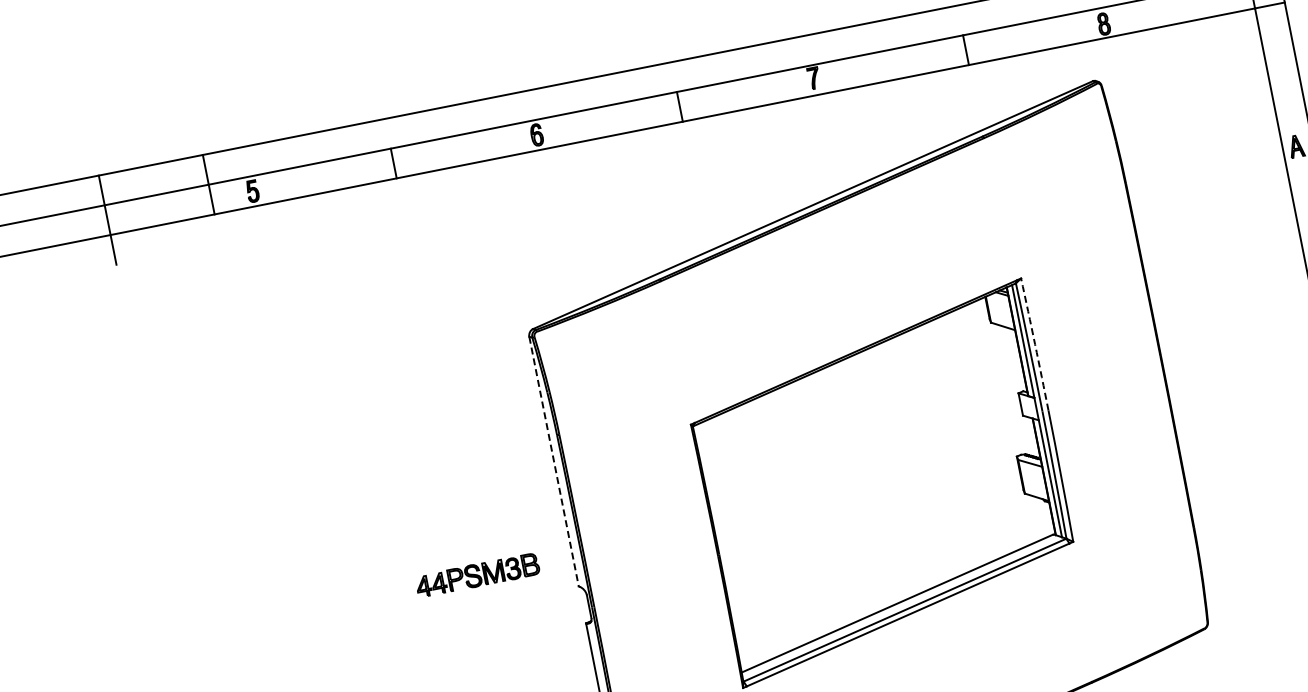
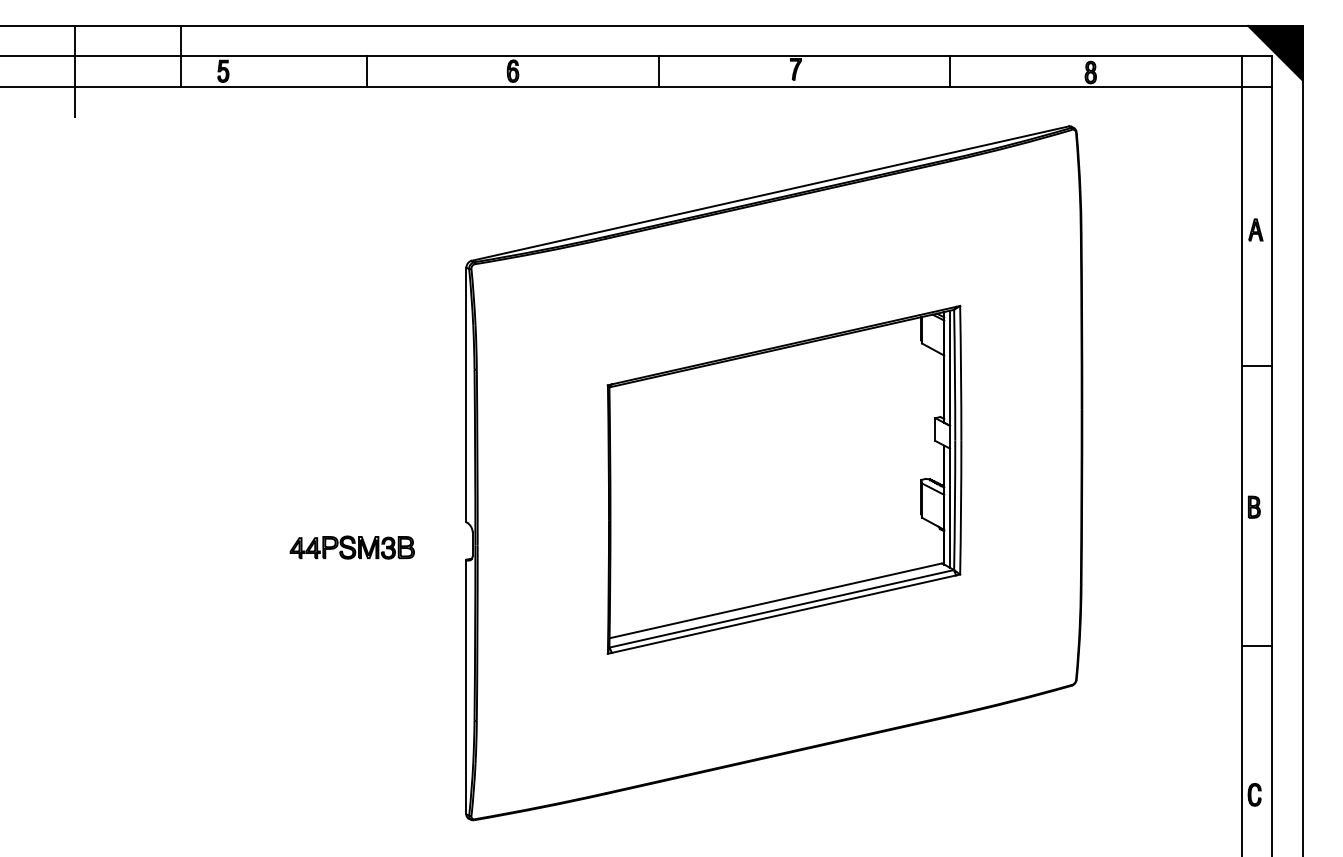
arc: (1035, 344) -> (961, 373), dashed -> solid
line: (554, 462) -> (466, 395), dashed -> solid
part: (476, 575) -> (351, 547), moved

